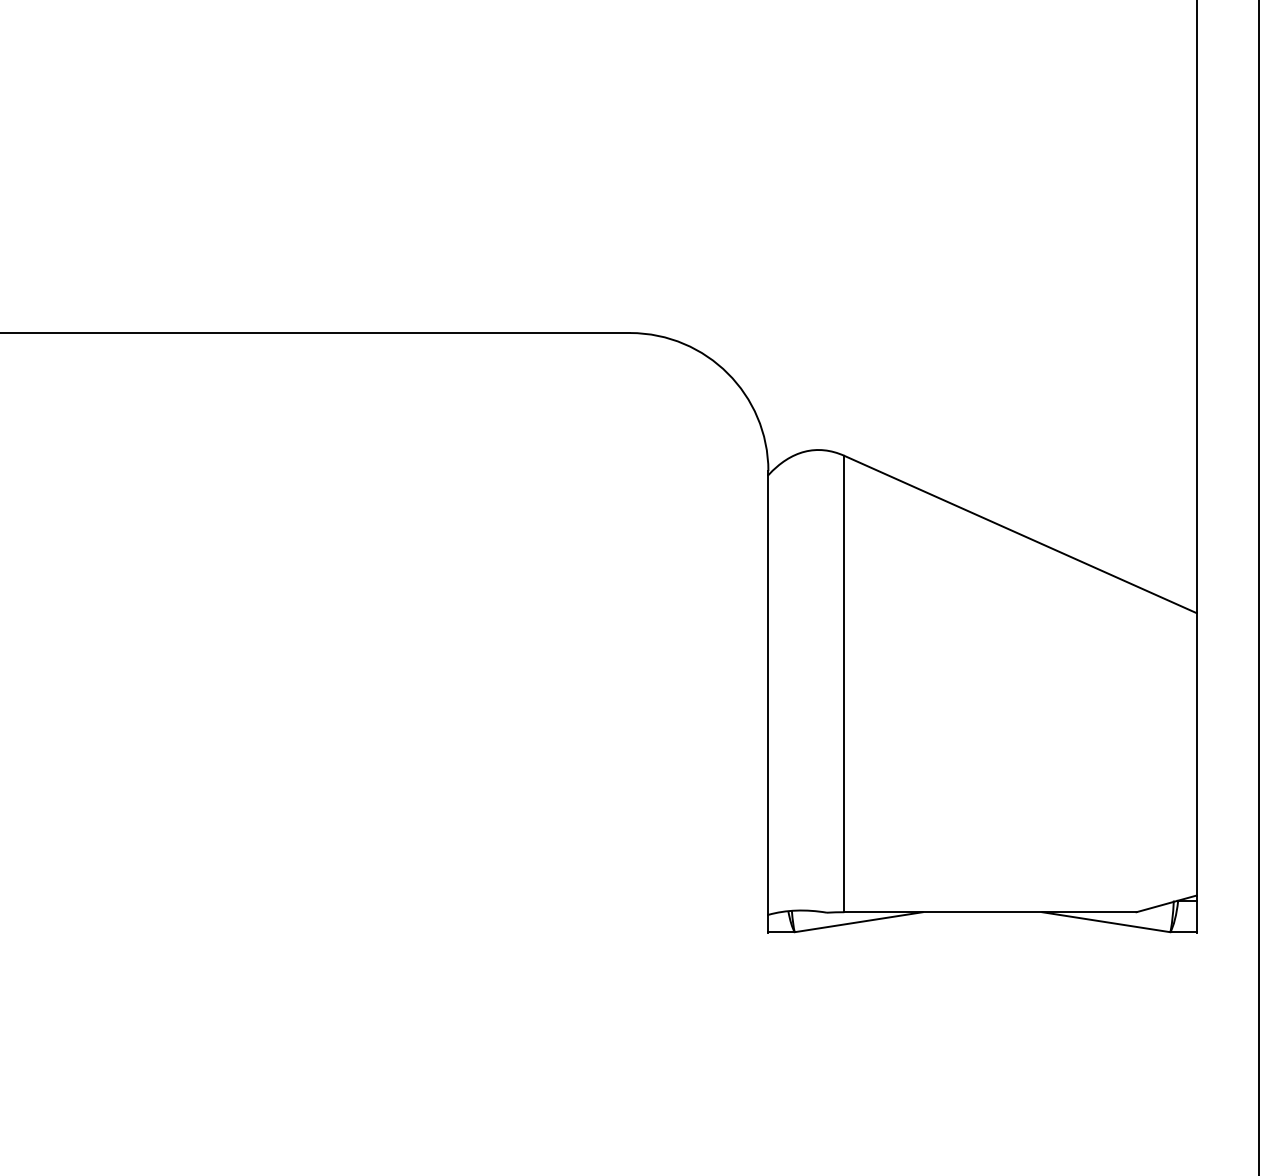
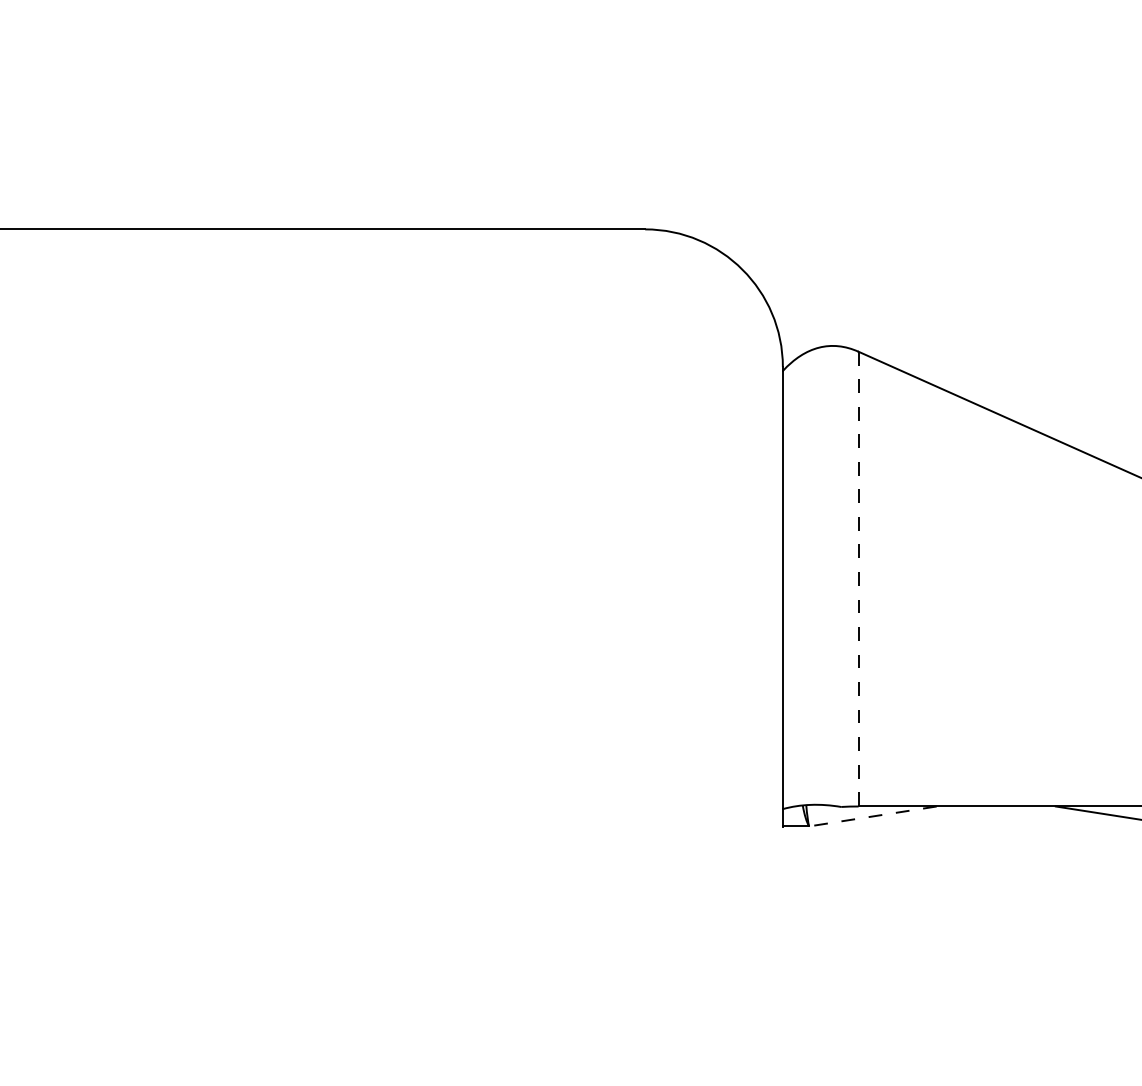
line: (844, 684) -> (858, 579), solid -> dashed
line: (858, 922) -> (872, 816), solid -> dashed

